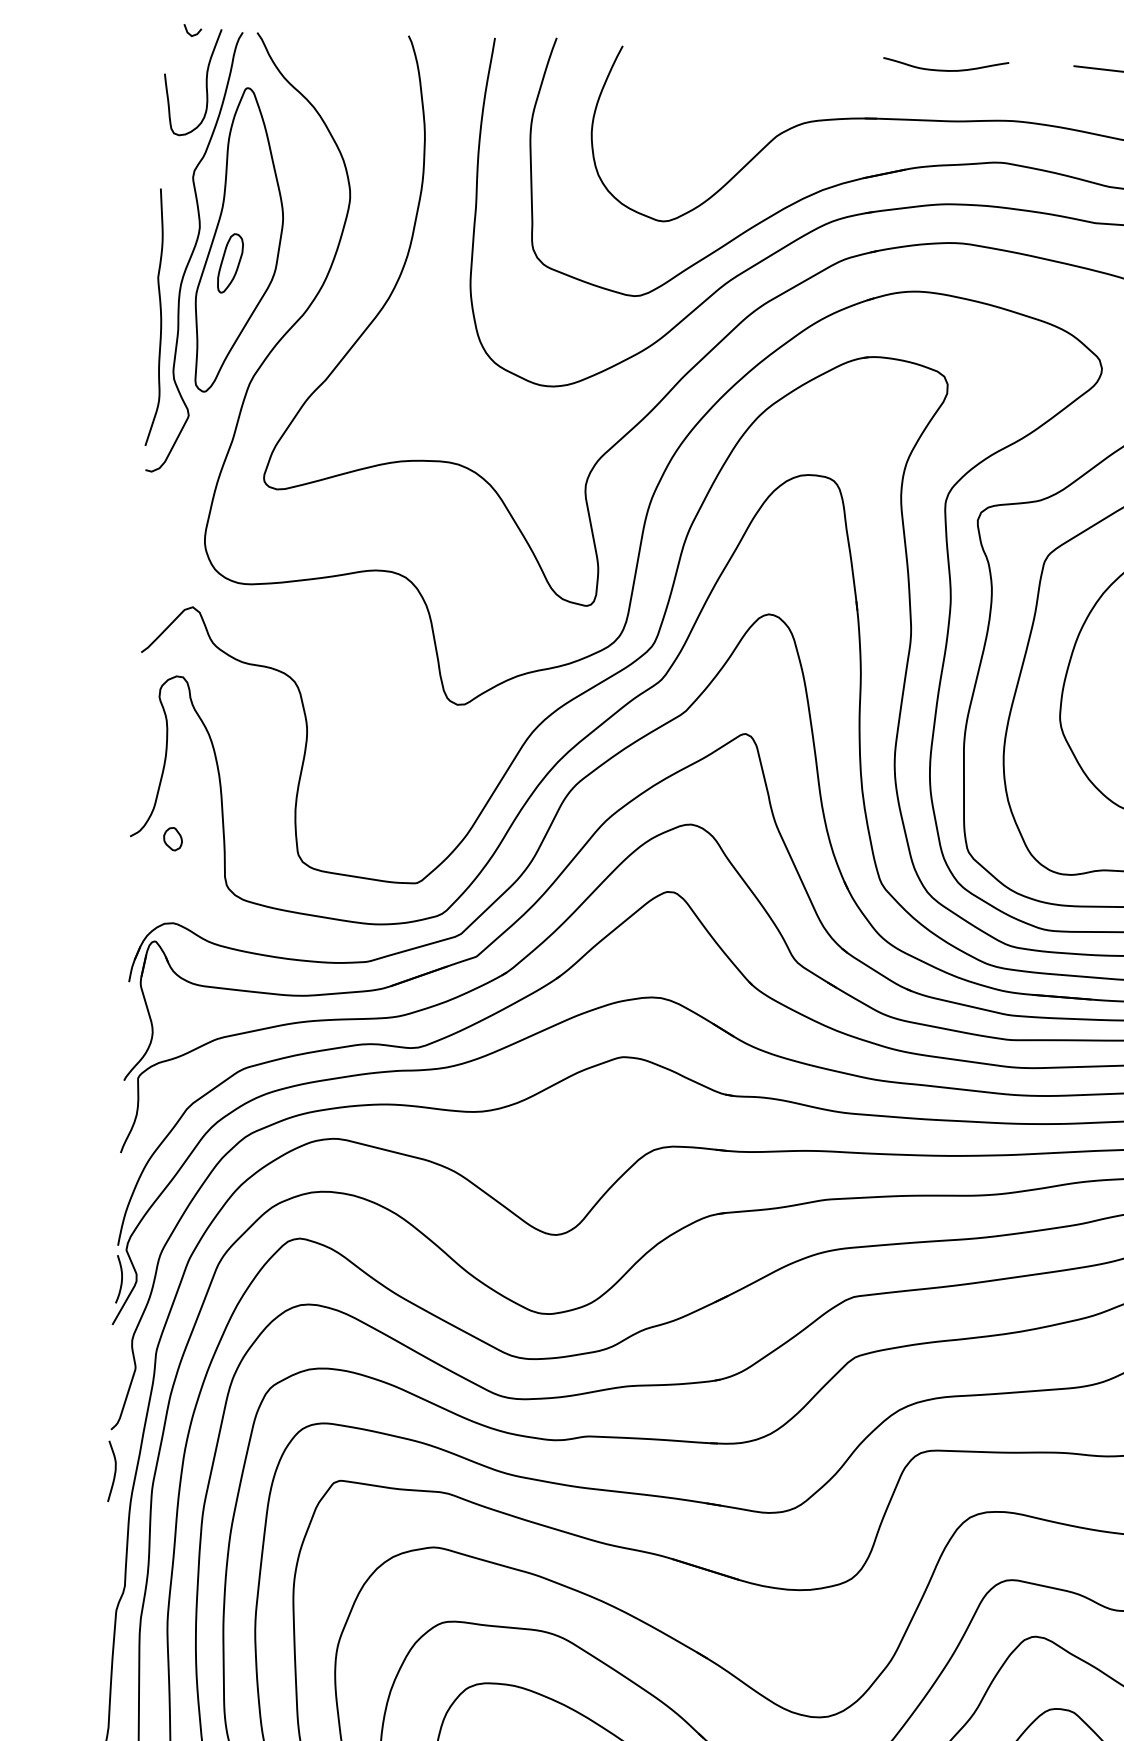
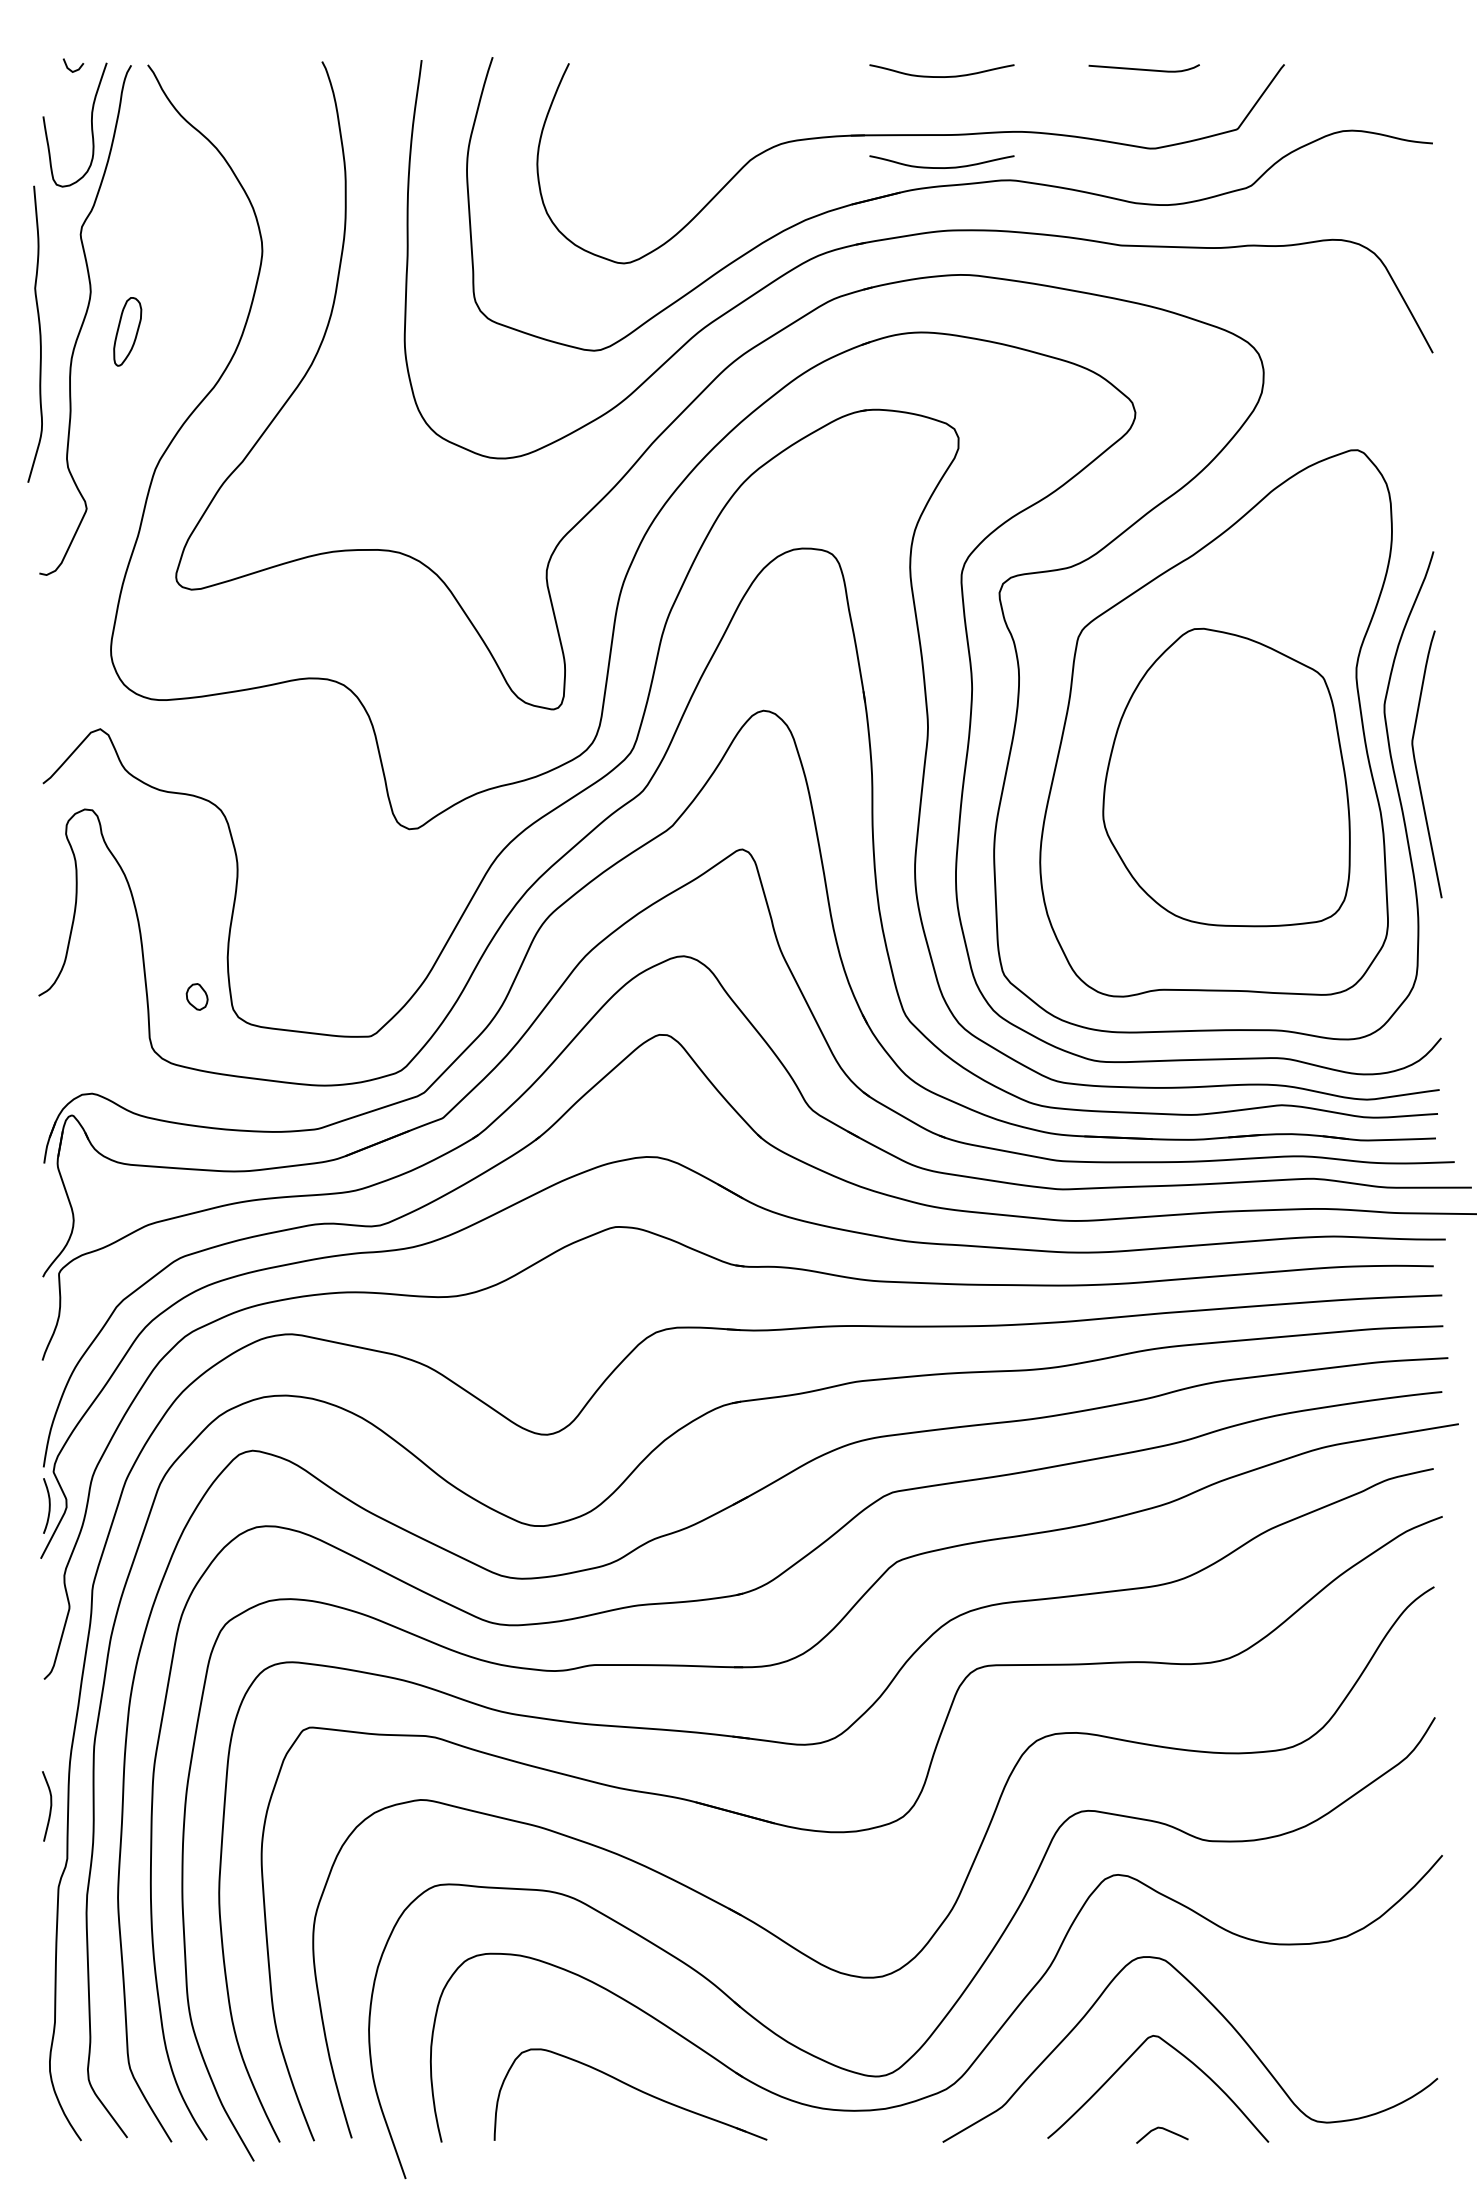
curve: (942, 149) -> (941, 167), added
part: (239, 240) -> (137, 304), removed
curve: (160, 316) -> (39, 333), moved
part: (172, 838) -> (196, 996), moved
curve: (114, 1471) -> (50, 1806), moved

